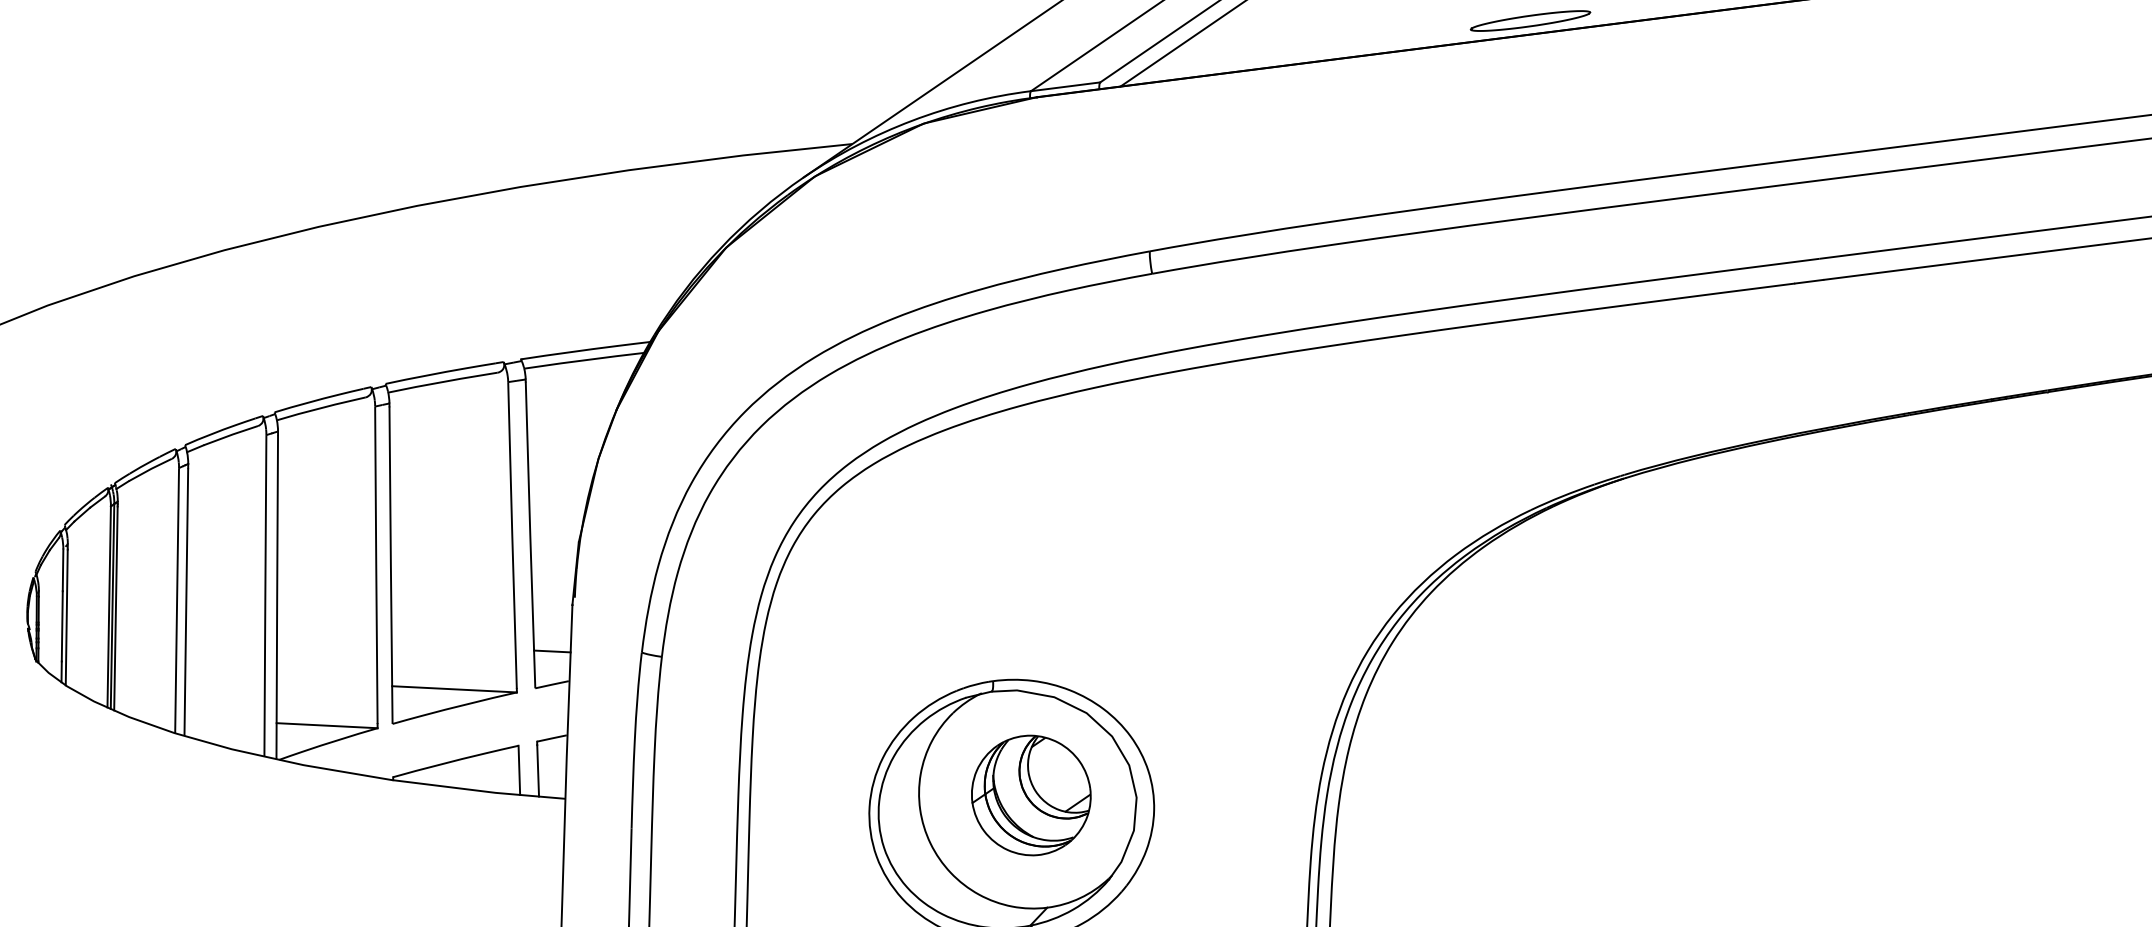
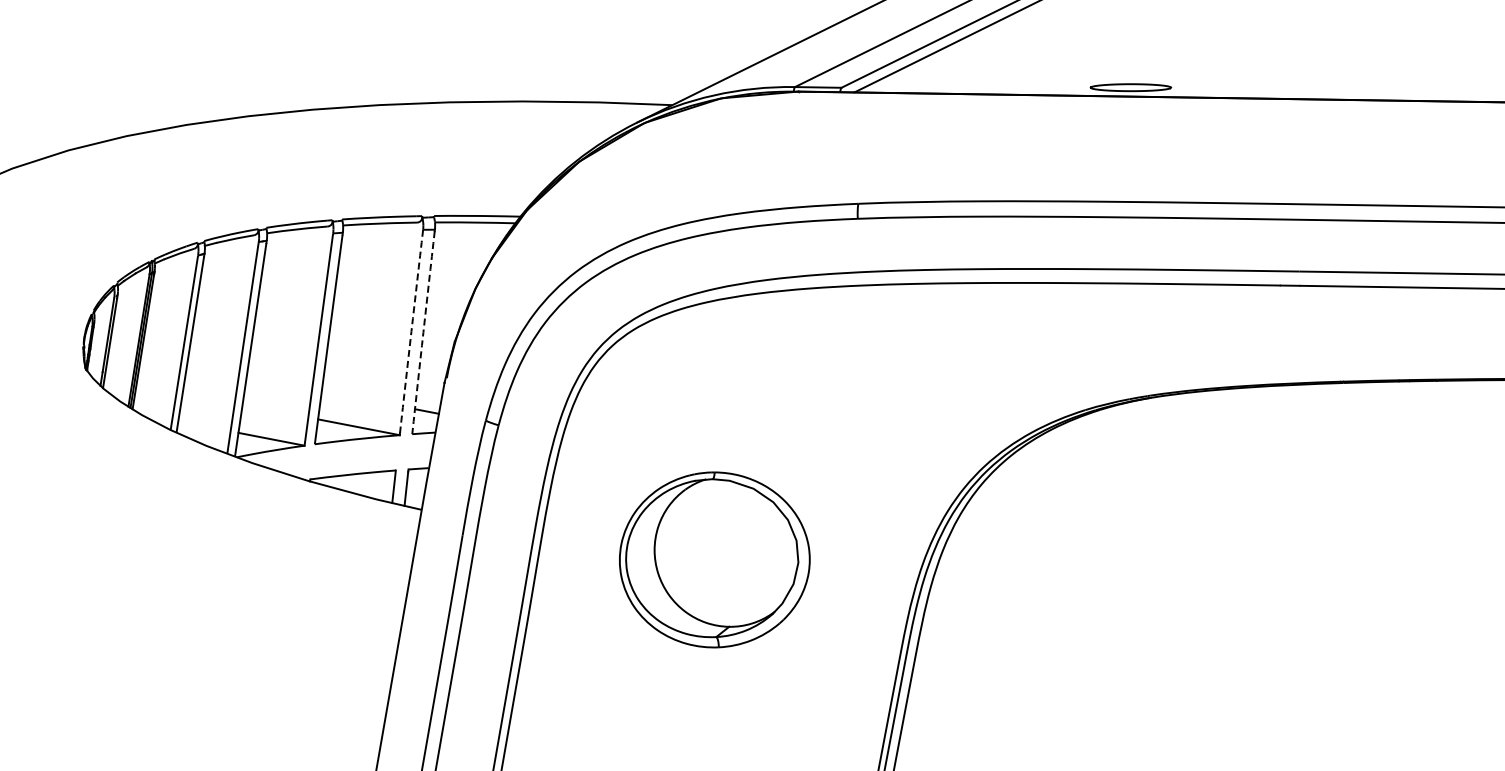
arc: (530, 534) -> (423, 332), solid -> dashed
arc: (512, 535) -> (411, 331), solid -> dashed
part: (1030, 795) -> (728, 551), removed

